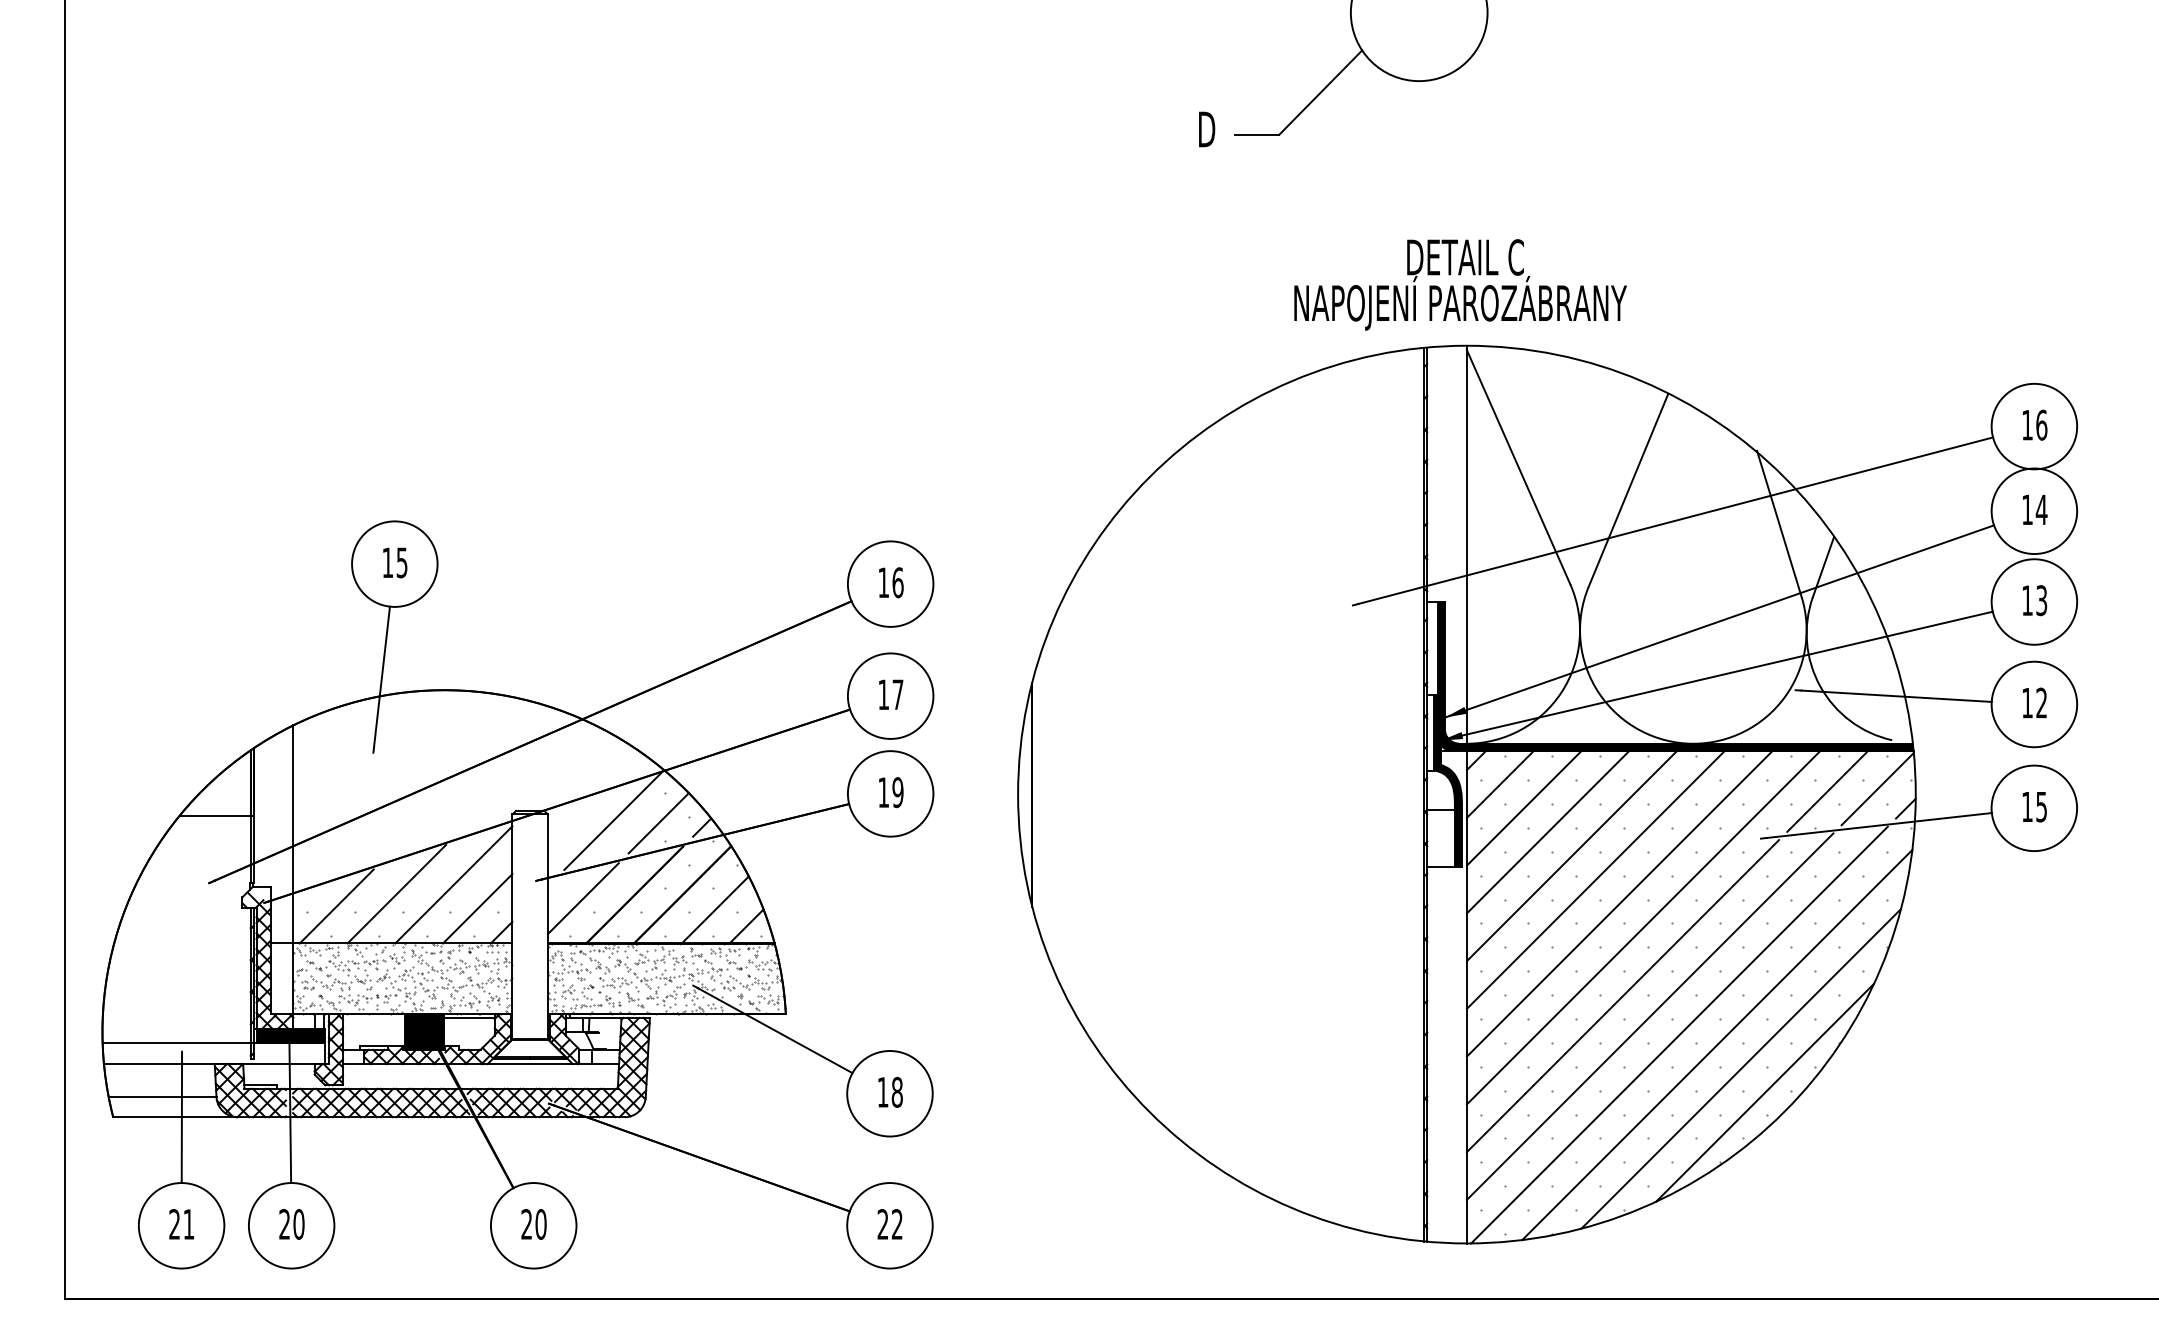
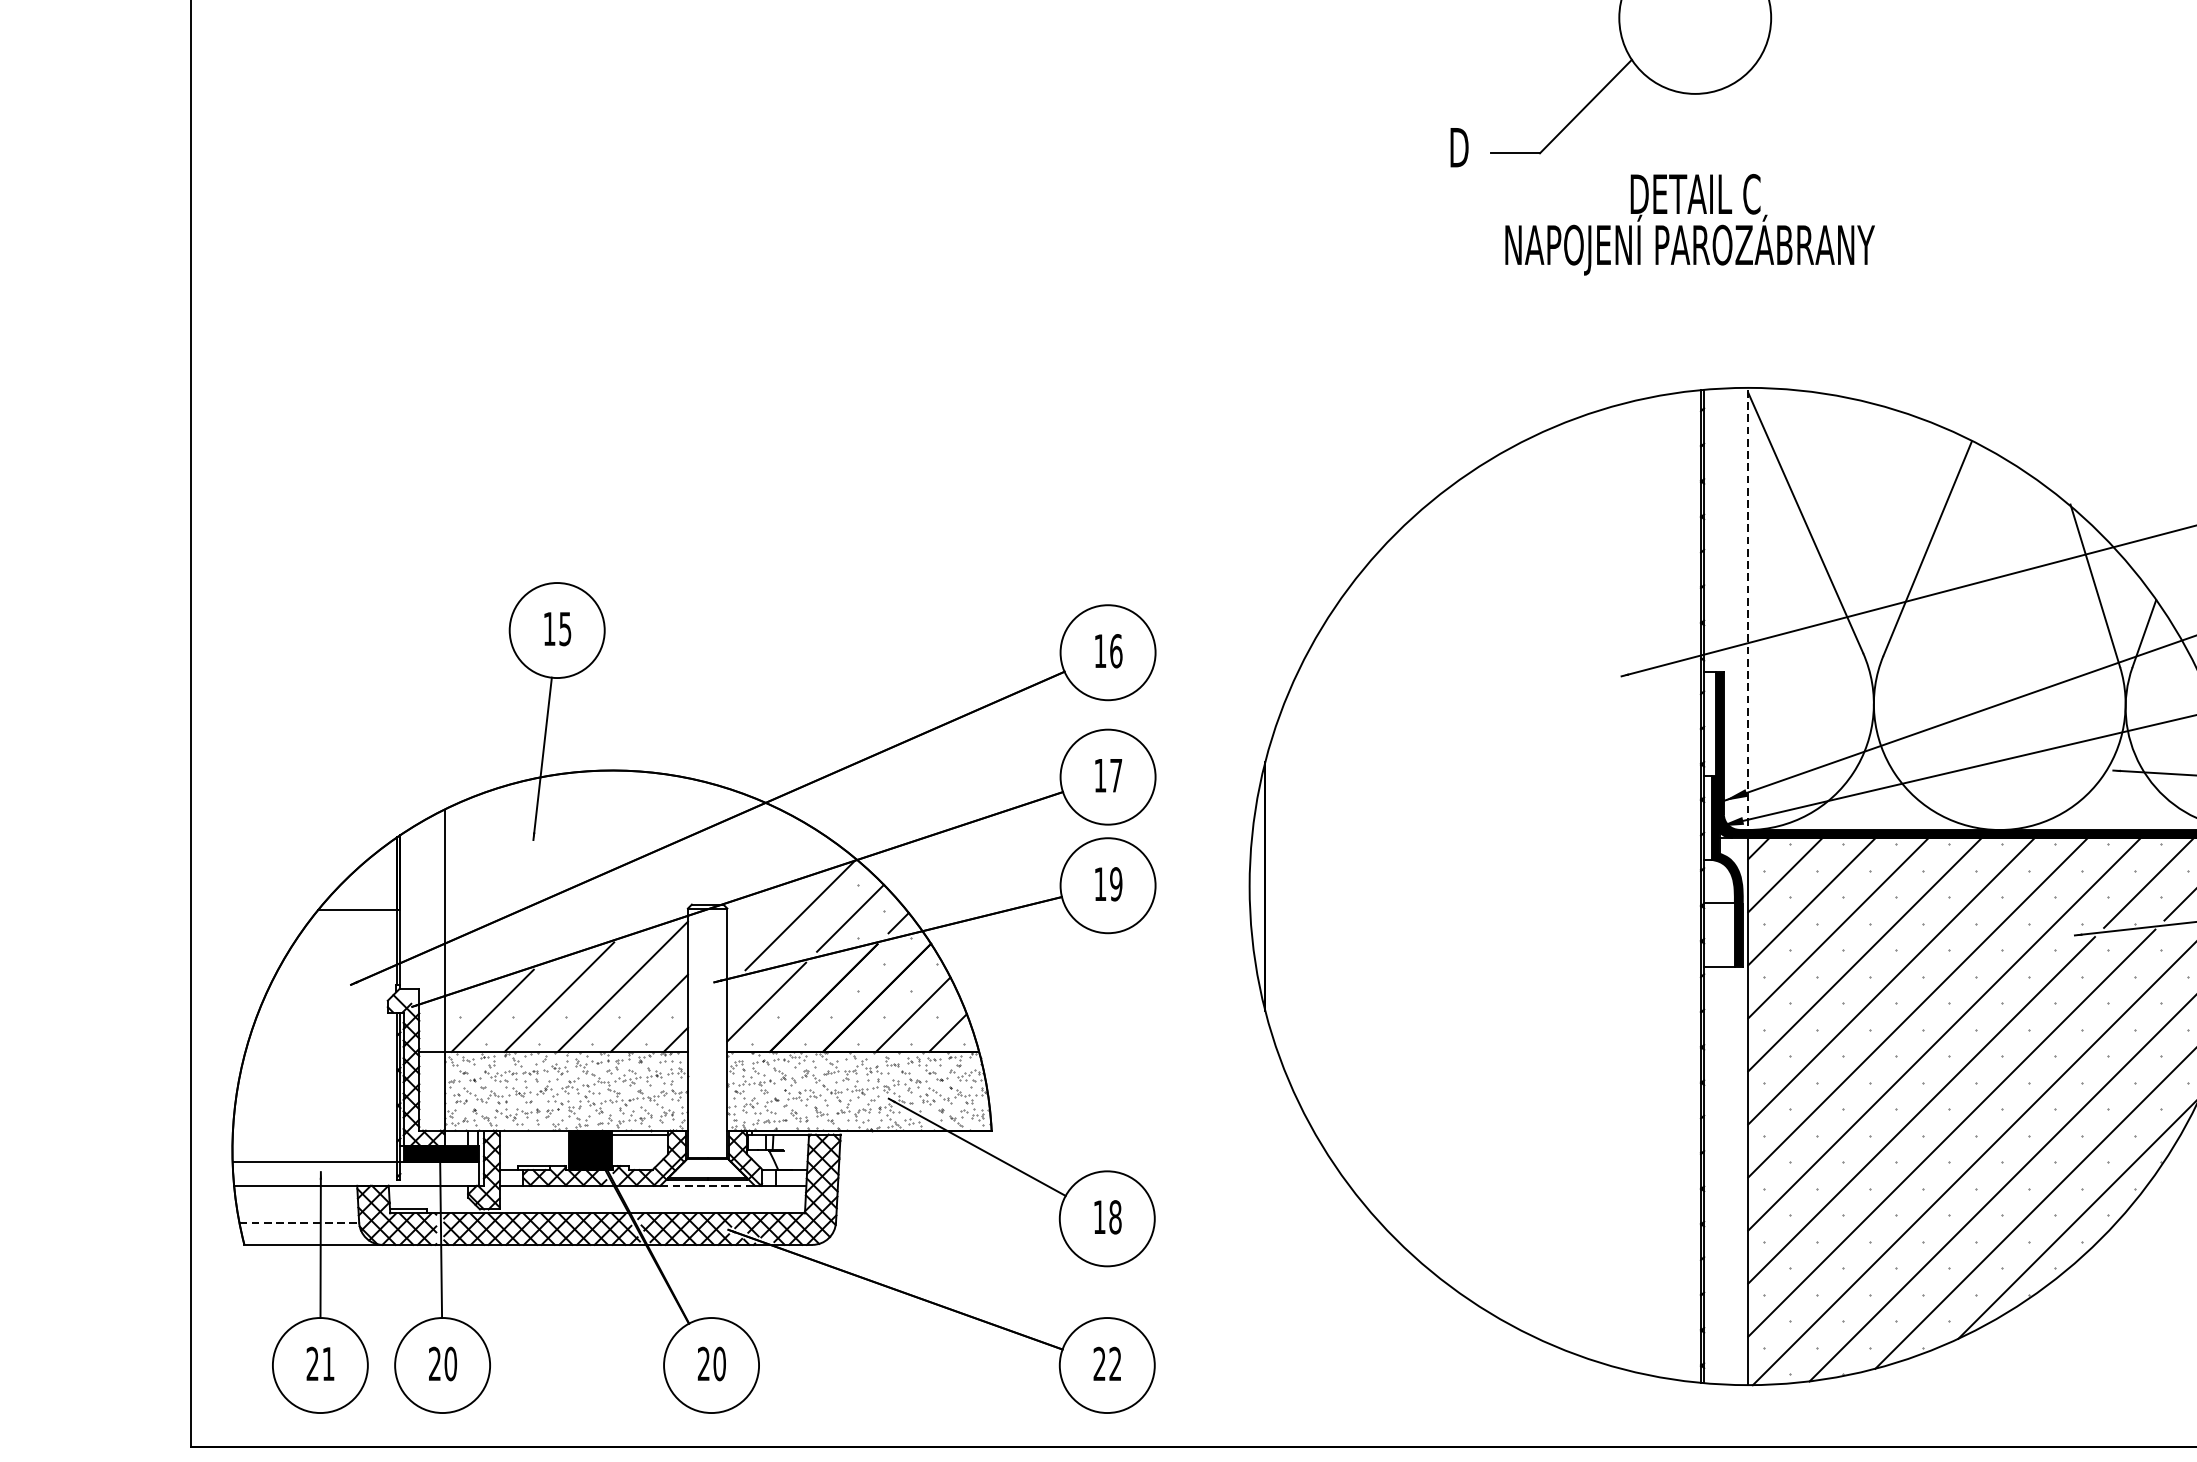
text: (1460, 284) -> (1689, 224), moved
line: (1466, 547) -> (1747, 612), solid -> dashed
line: (530, 1064) -> (707, 1186), solid -> dashed
line: (162, 1097) -> (299, 1222), solid -> dashed

